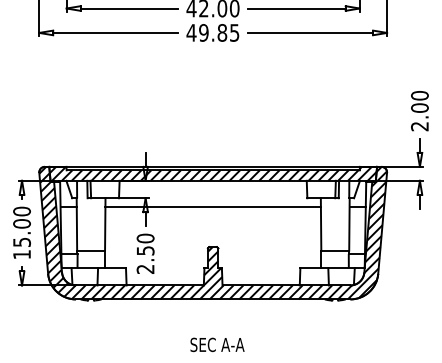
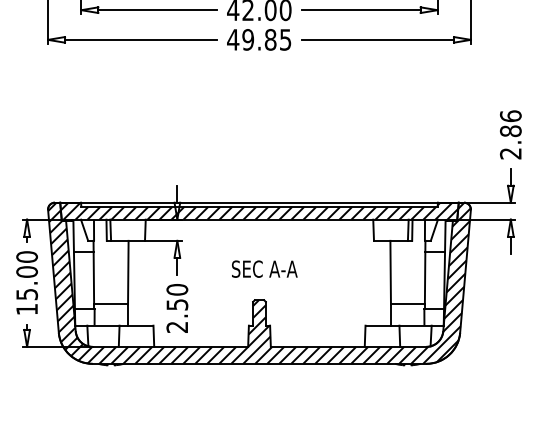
text: (419, 101) -> (510, 123), 2.00 -> 2.86
line: (213, 206) -> (259, 251), removed
text: (217, 344) -> (264, 268), moved

